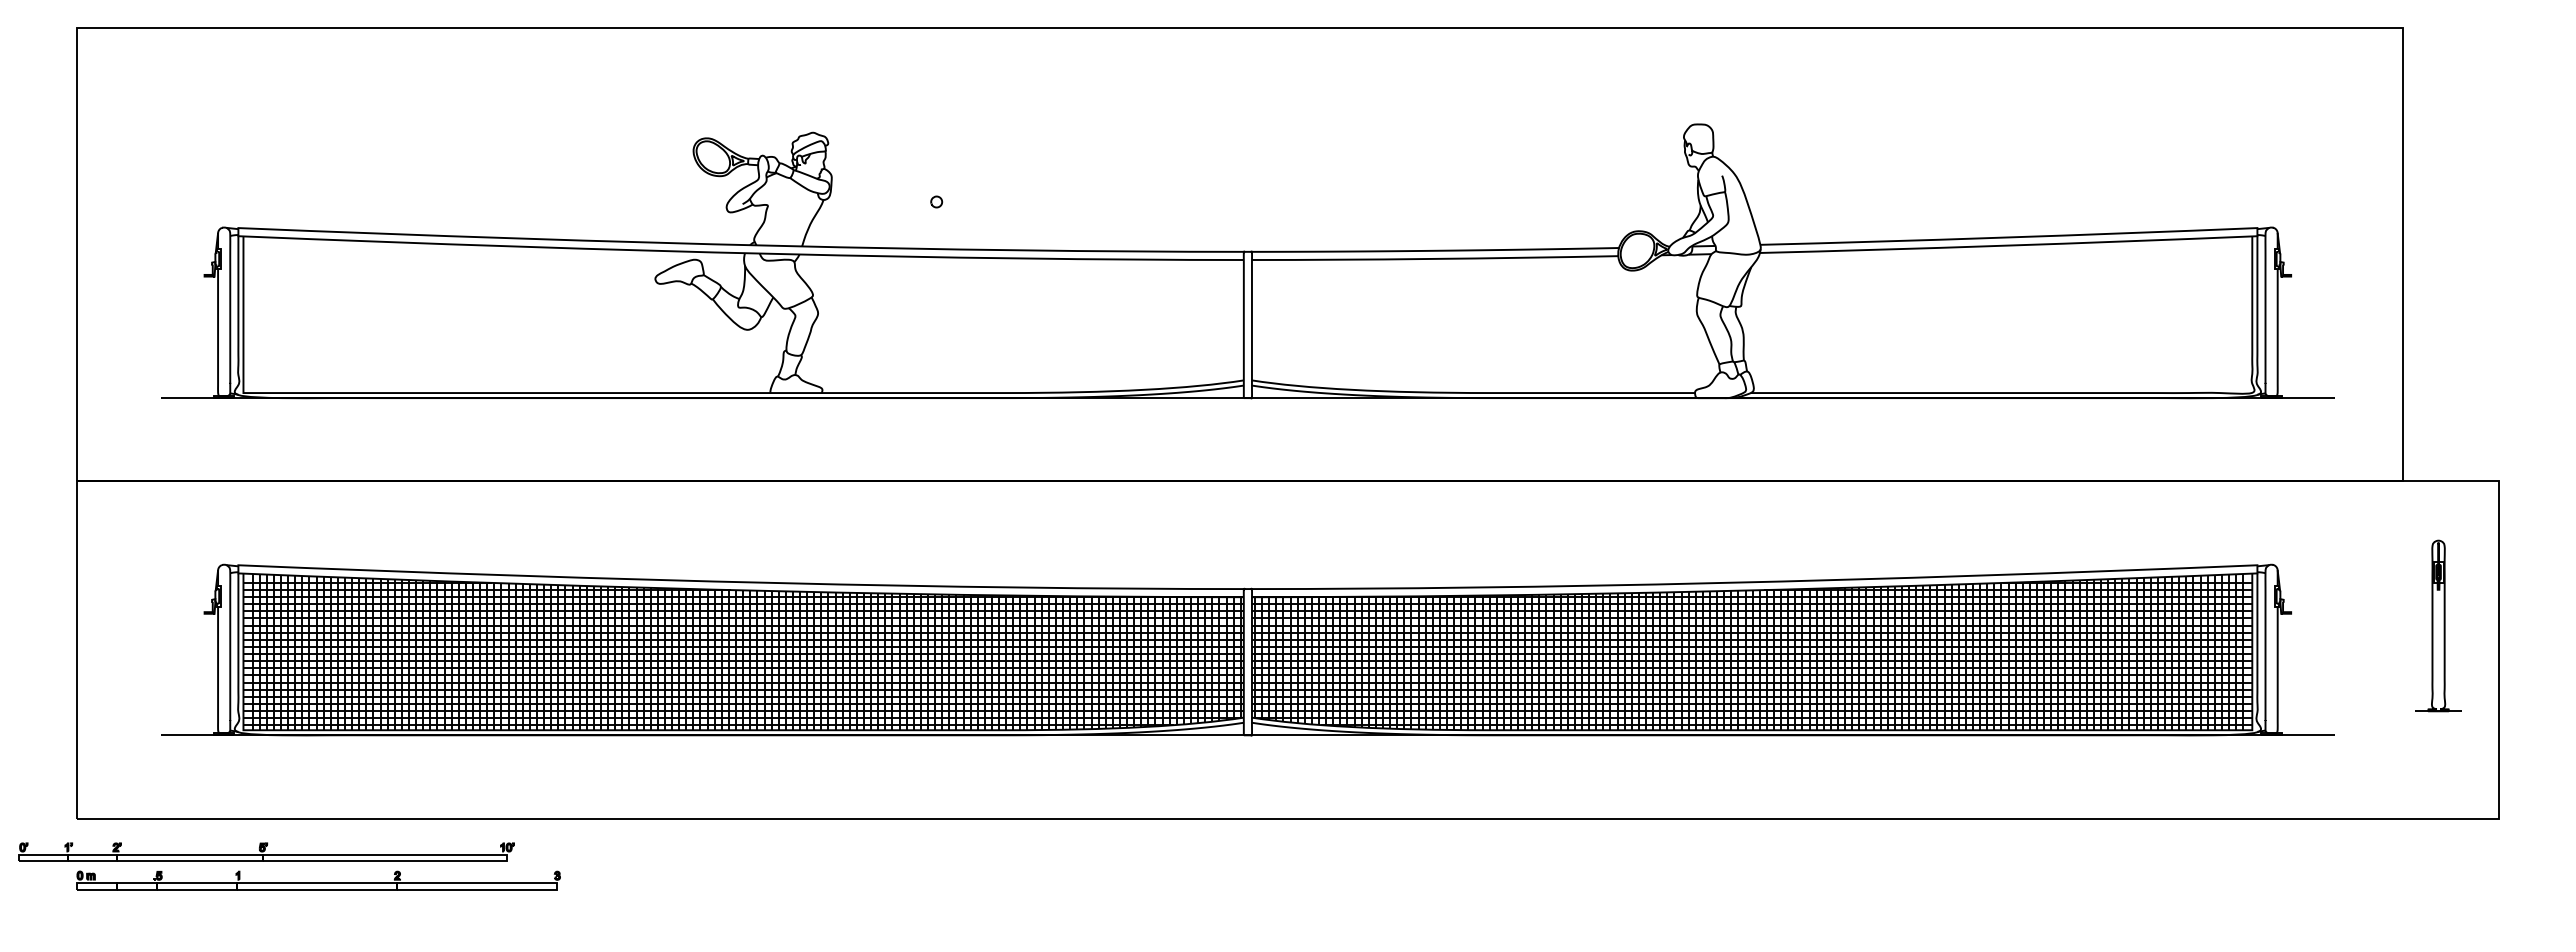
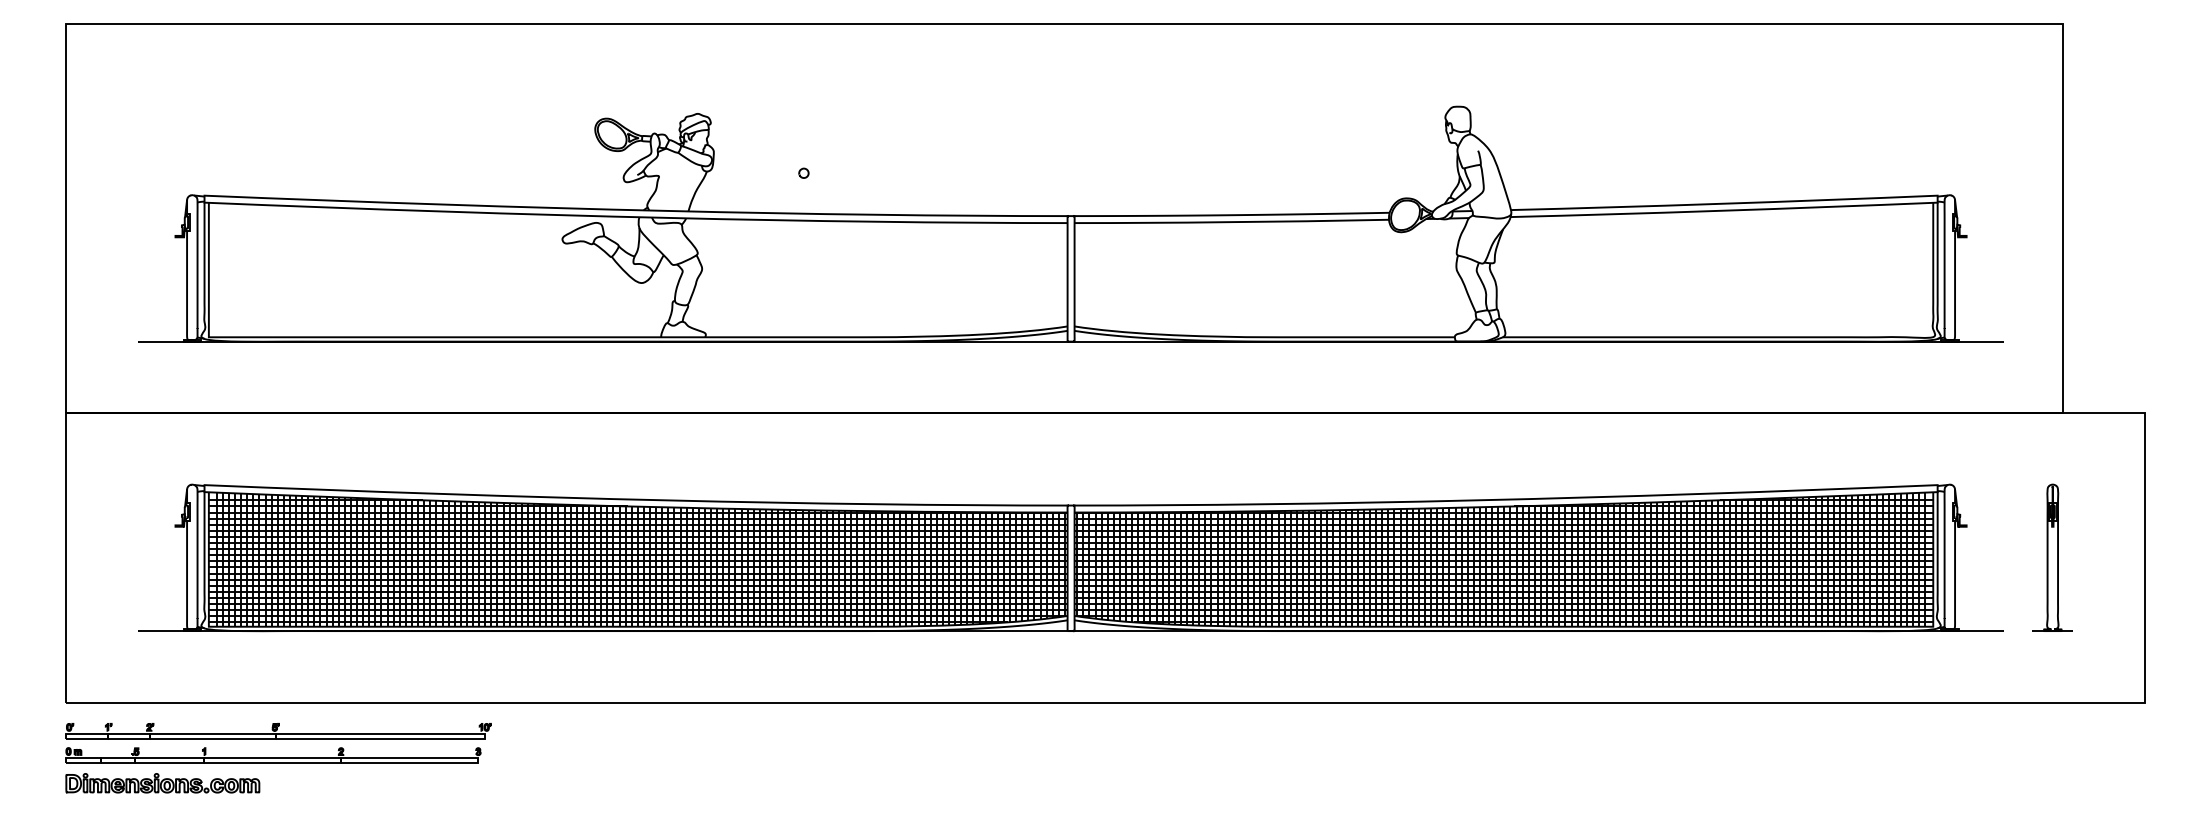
part: (2438, 625) -> (2052, 557), moved
part: (266, 851) -> (278, 730), moved
part: (189, 912) -> (162, 783), added

